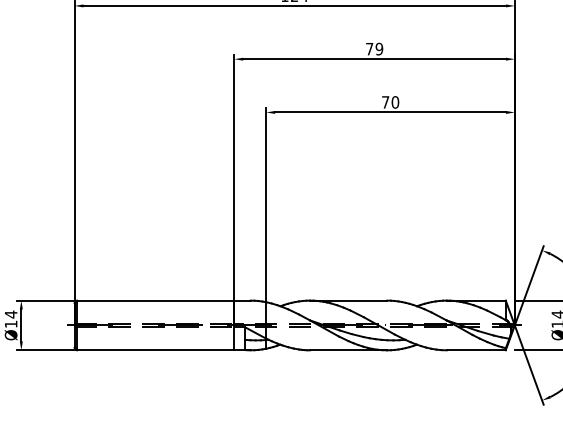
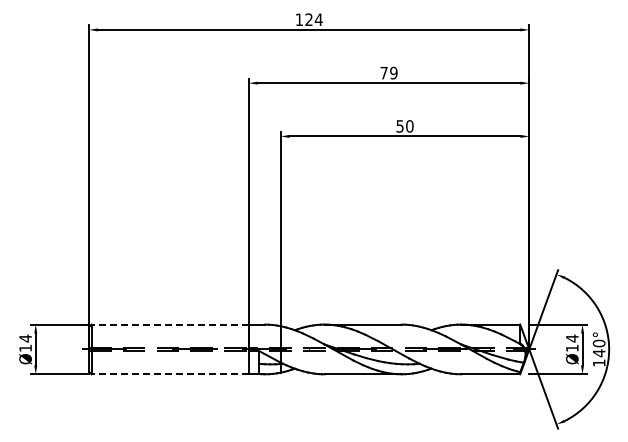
text: (385, 102) -> (399, 126), 70 -> 50
line: (156, 300) -> (170, 324), solid -> dashed
line: (156, 350) -> (170, 374), solid -> dashed

